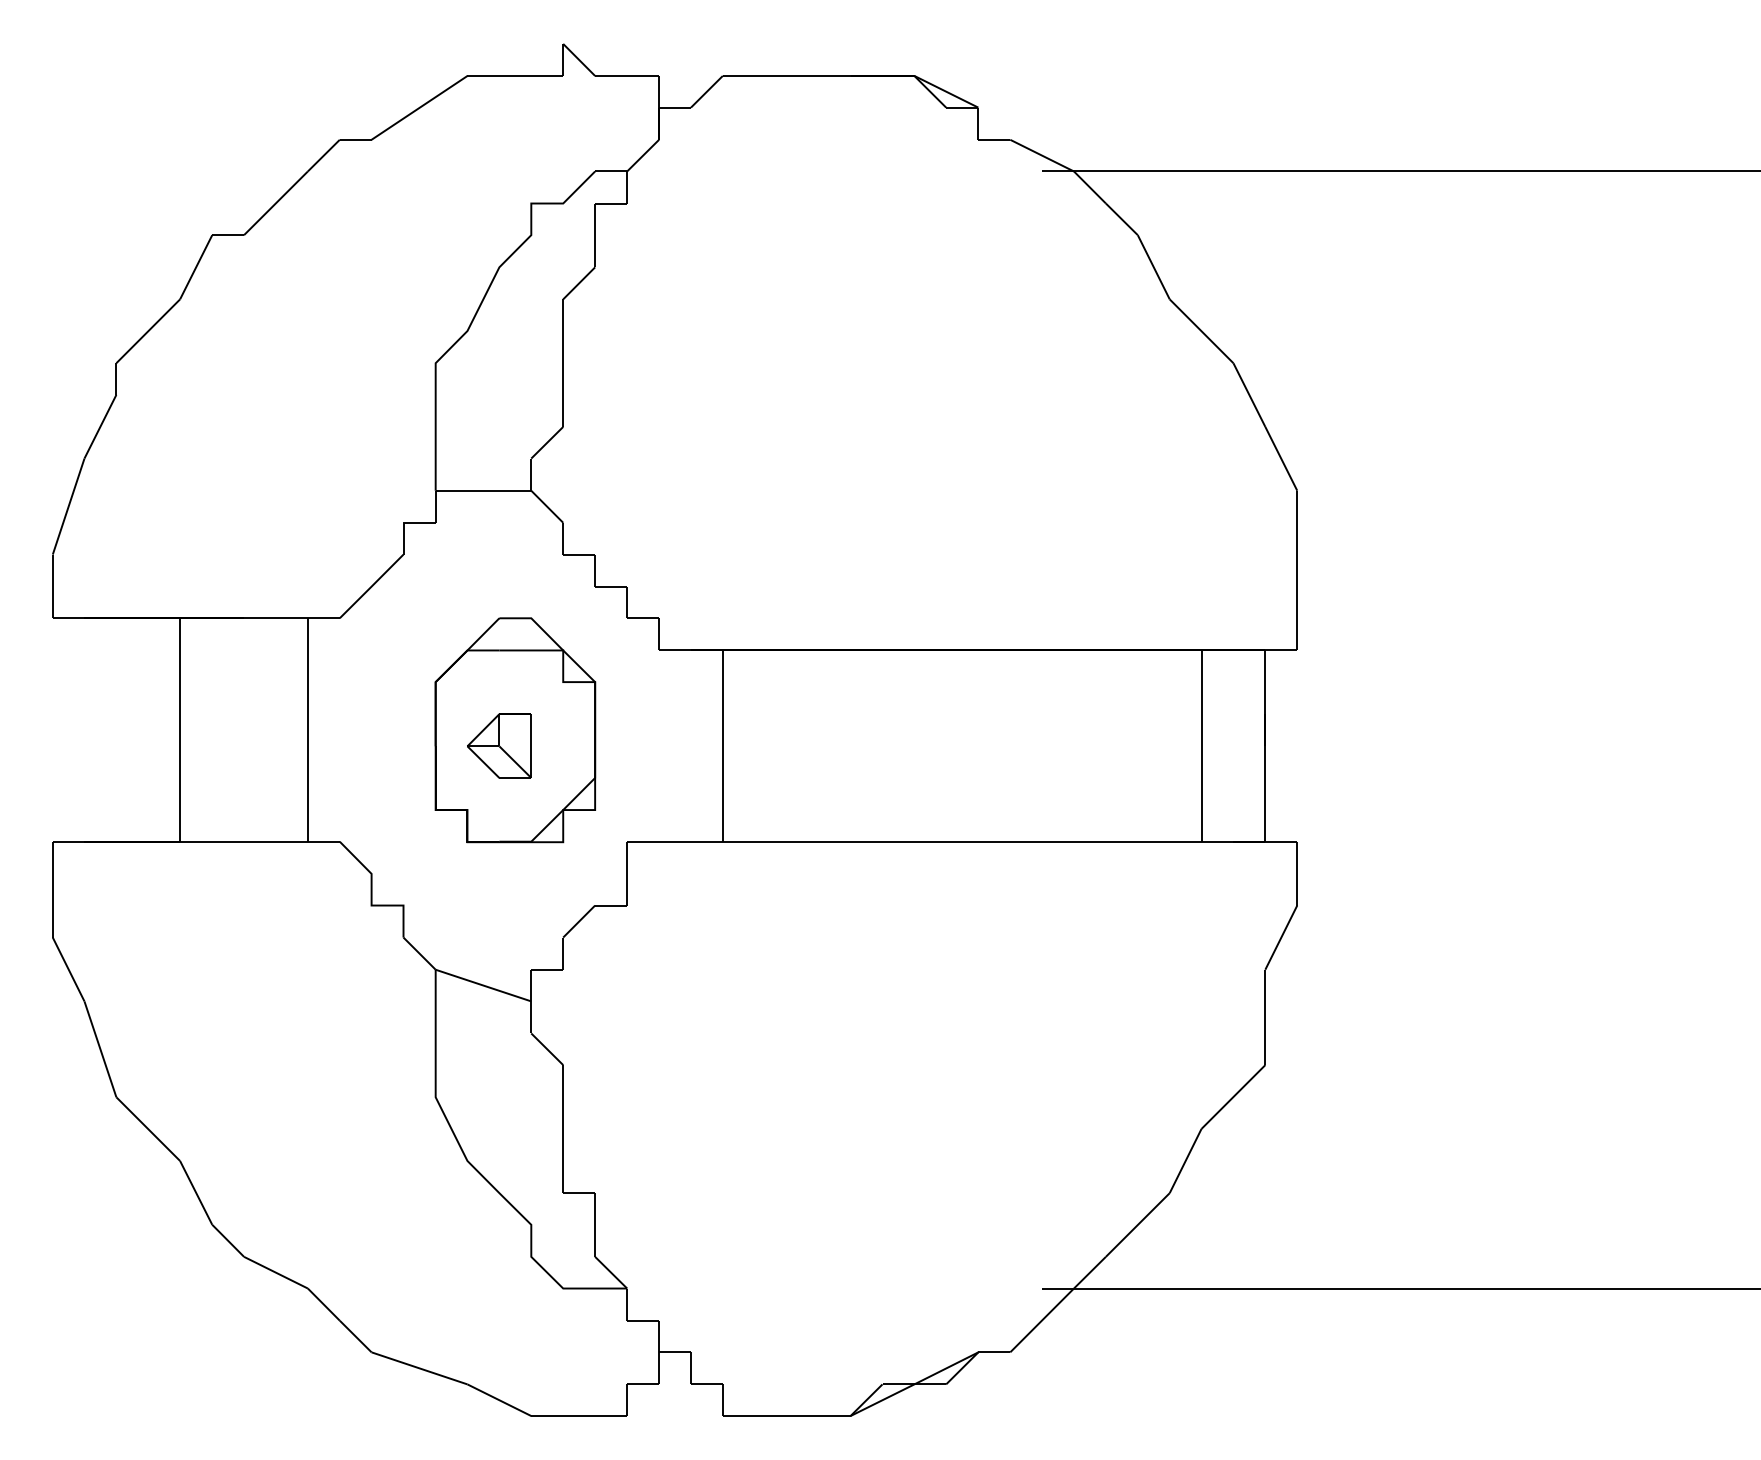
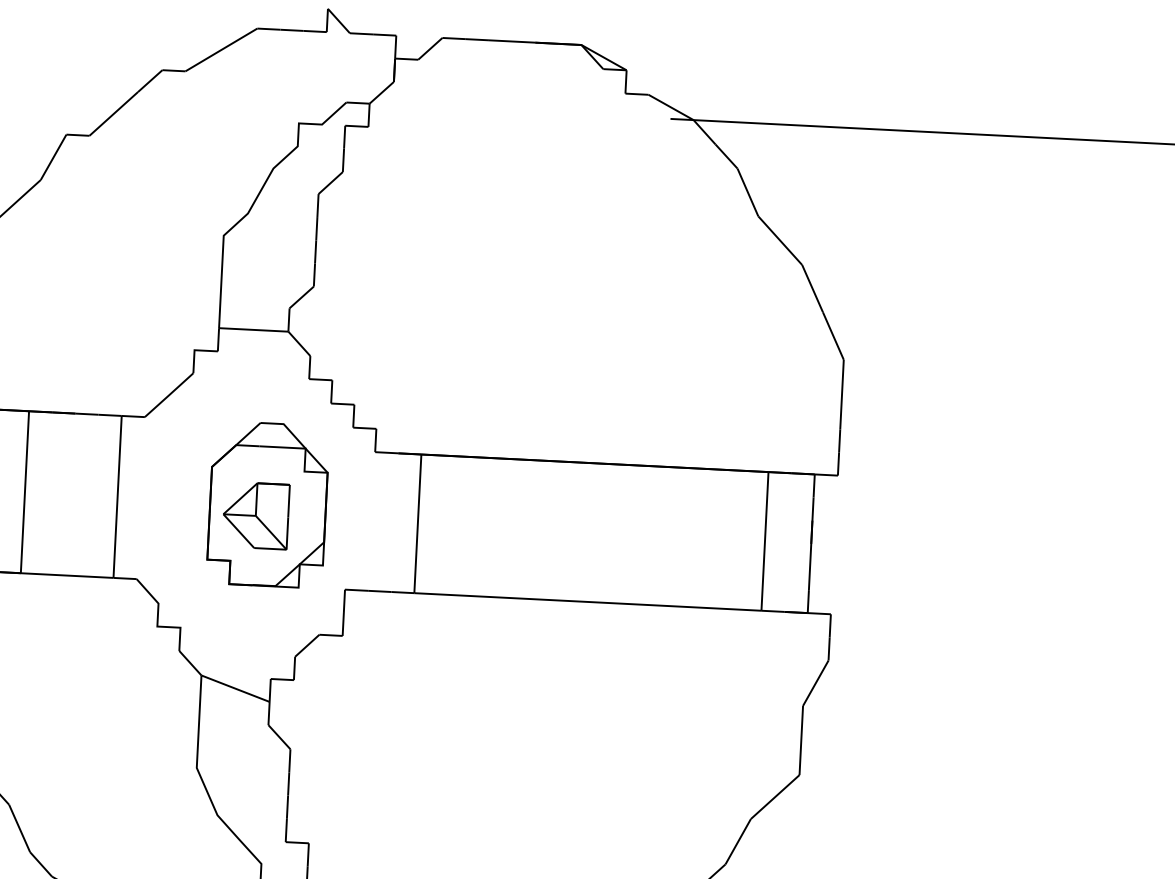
part: (499, 745) -> (255, 515), size x1.4

